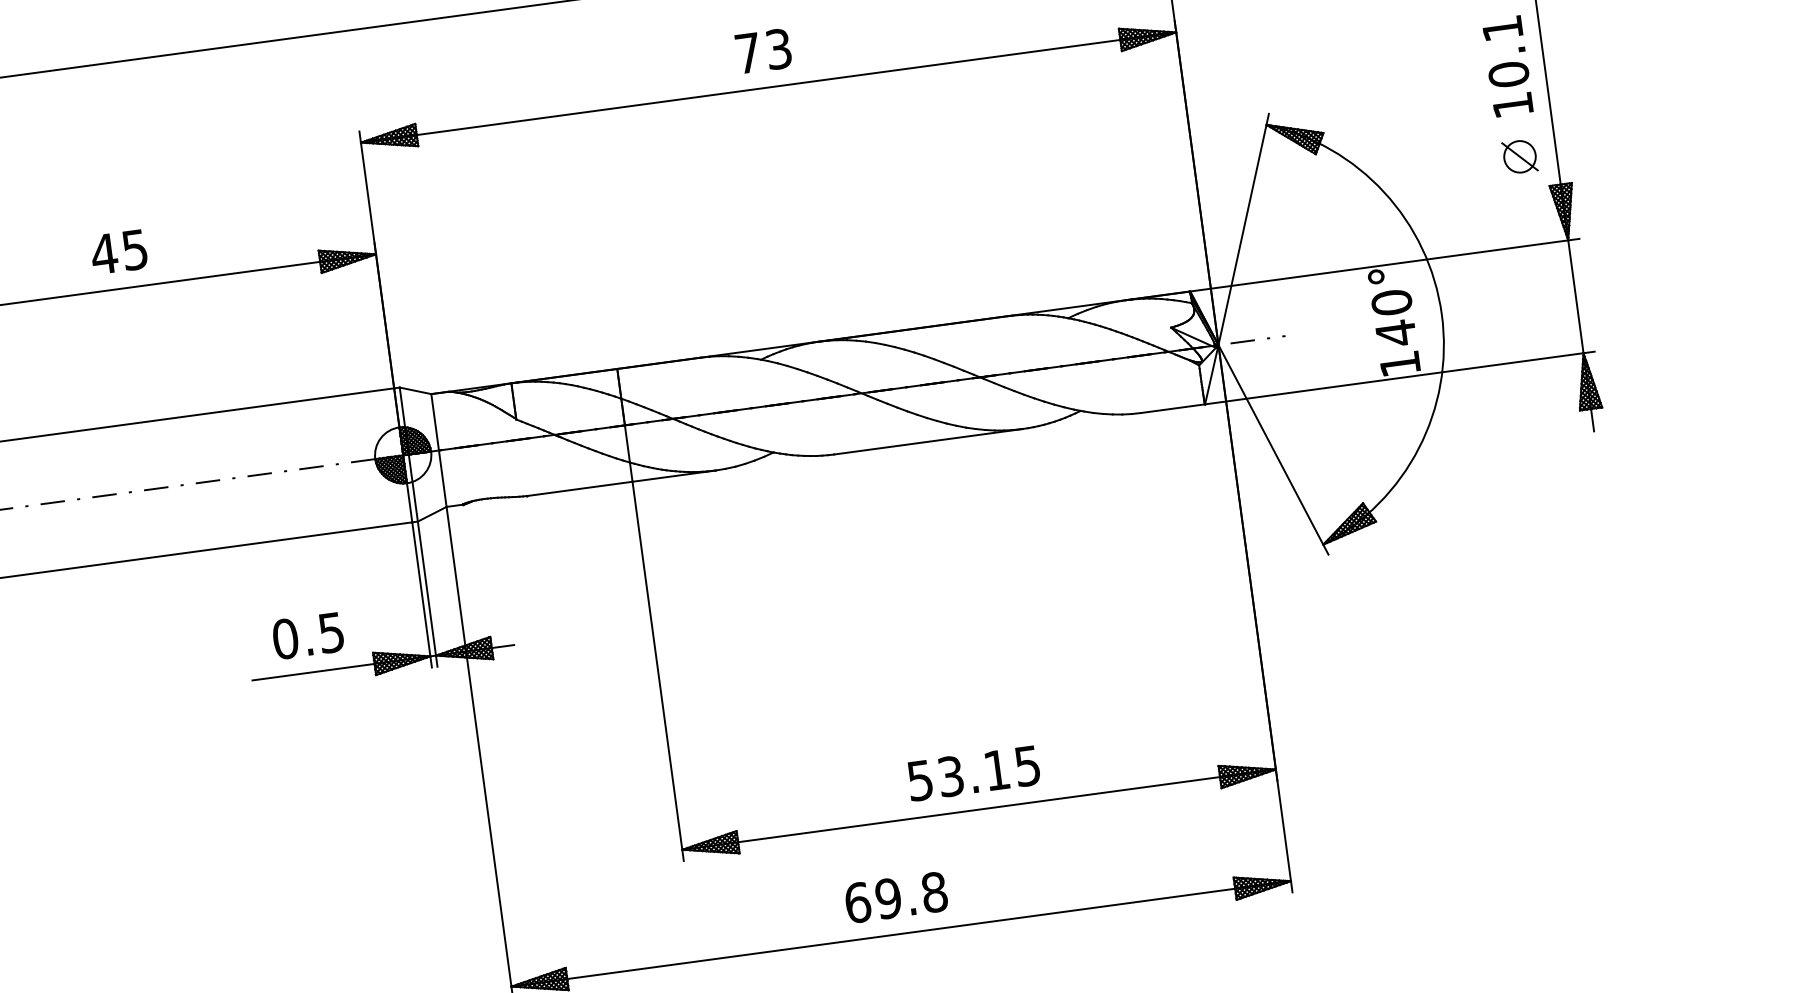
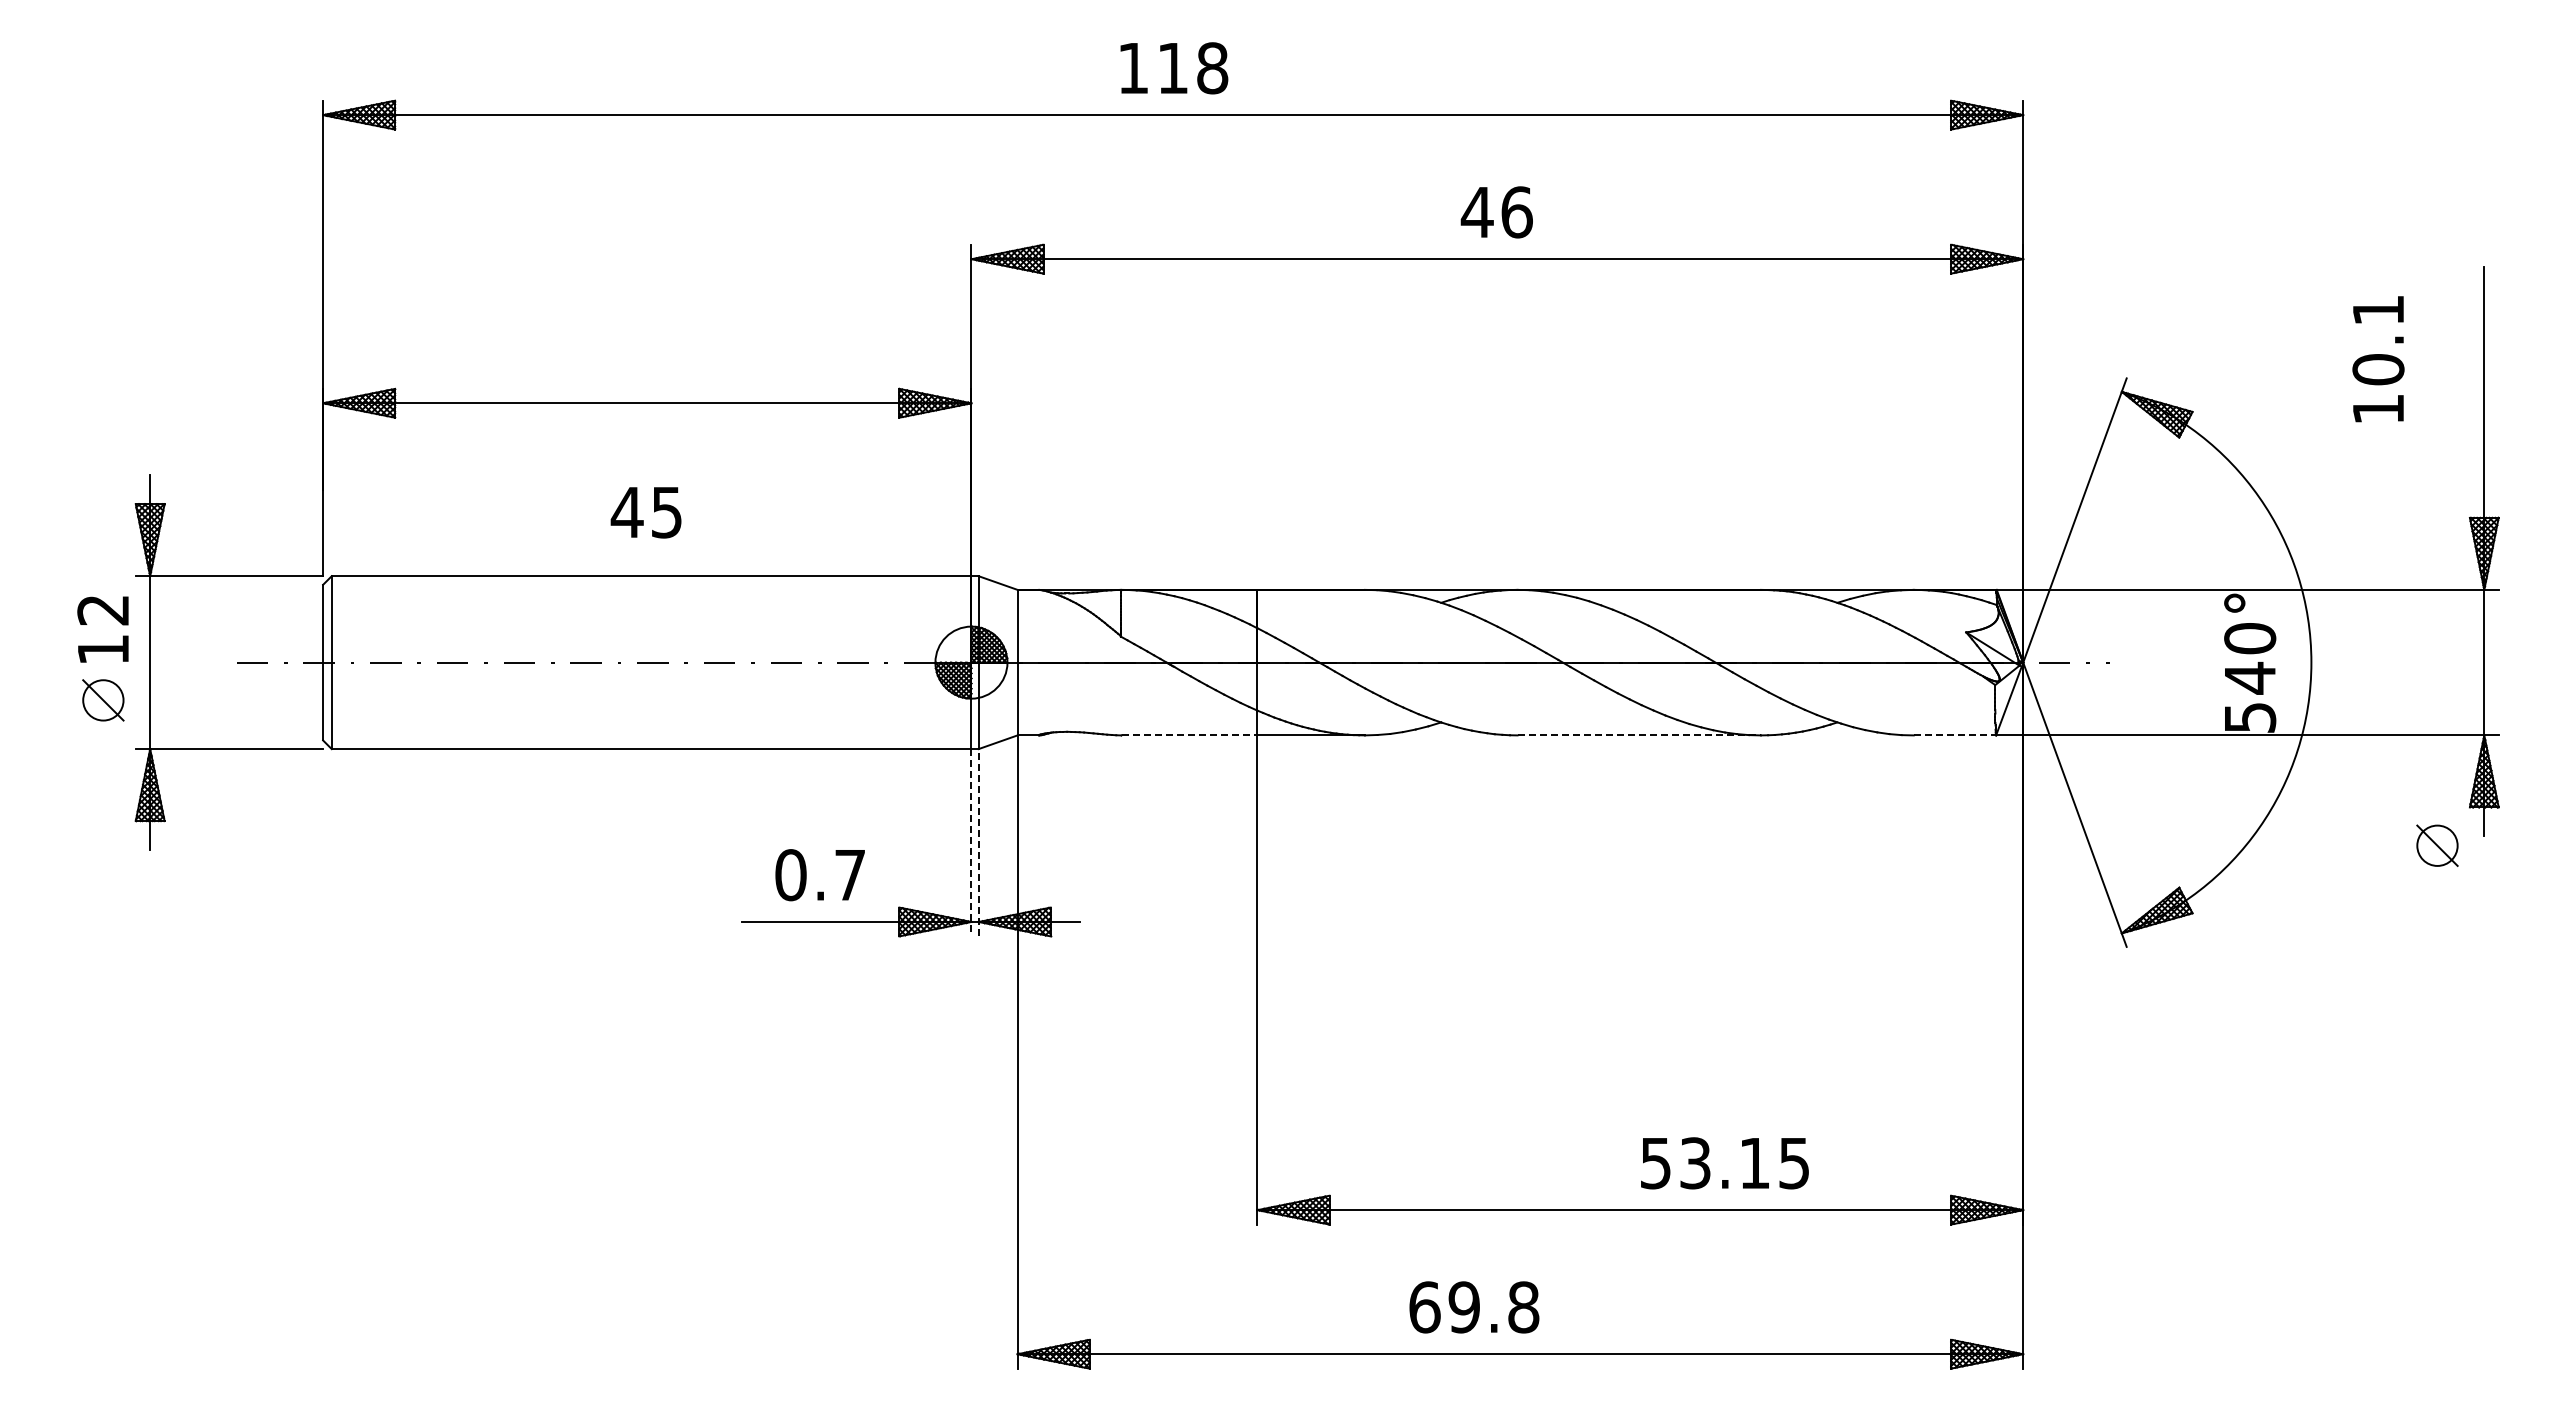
text: (763, 51) -> (1496, 212), 73 -> 46
text: (1507, 66) -> (2378, 359), moved
part: (1520, 156) -> (2437, 845), moved
text: (118, 252) -> (645, 512), moved
text: (1400, 363) -> (2250, 717), 140° -> 540°
line: (1173, 408) -> (1955, 735), solid -> dashed
line: (928, 441) -> (1639, 735), solid -> dashed
line: (579, 488) -> (1189, 735), solid -> dashed
line: (422, 594) -> (971, 842), solid -> dashed
line: (427, 594) -> (978, 842), solid -> dashed
text: (330, 633) -> (849, 875), 0.5 -> 0.7
text: (973, 773) -> (1724, 1163), moved
text: (896, 897) -> (1474, 1307), moved

